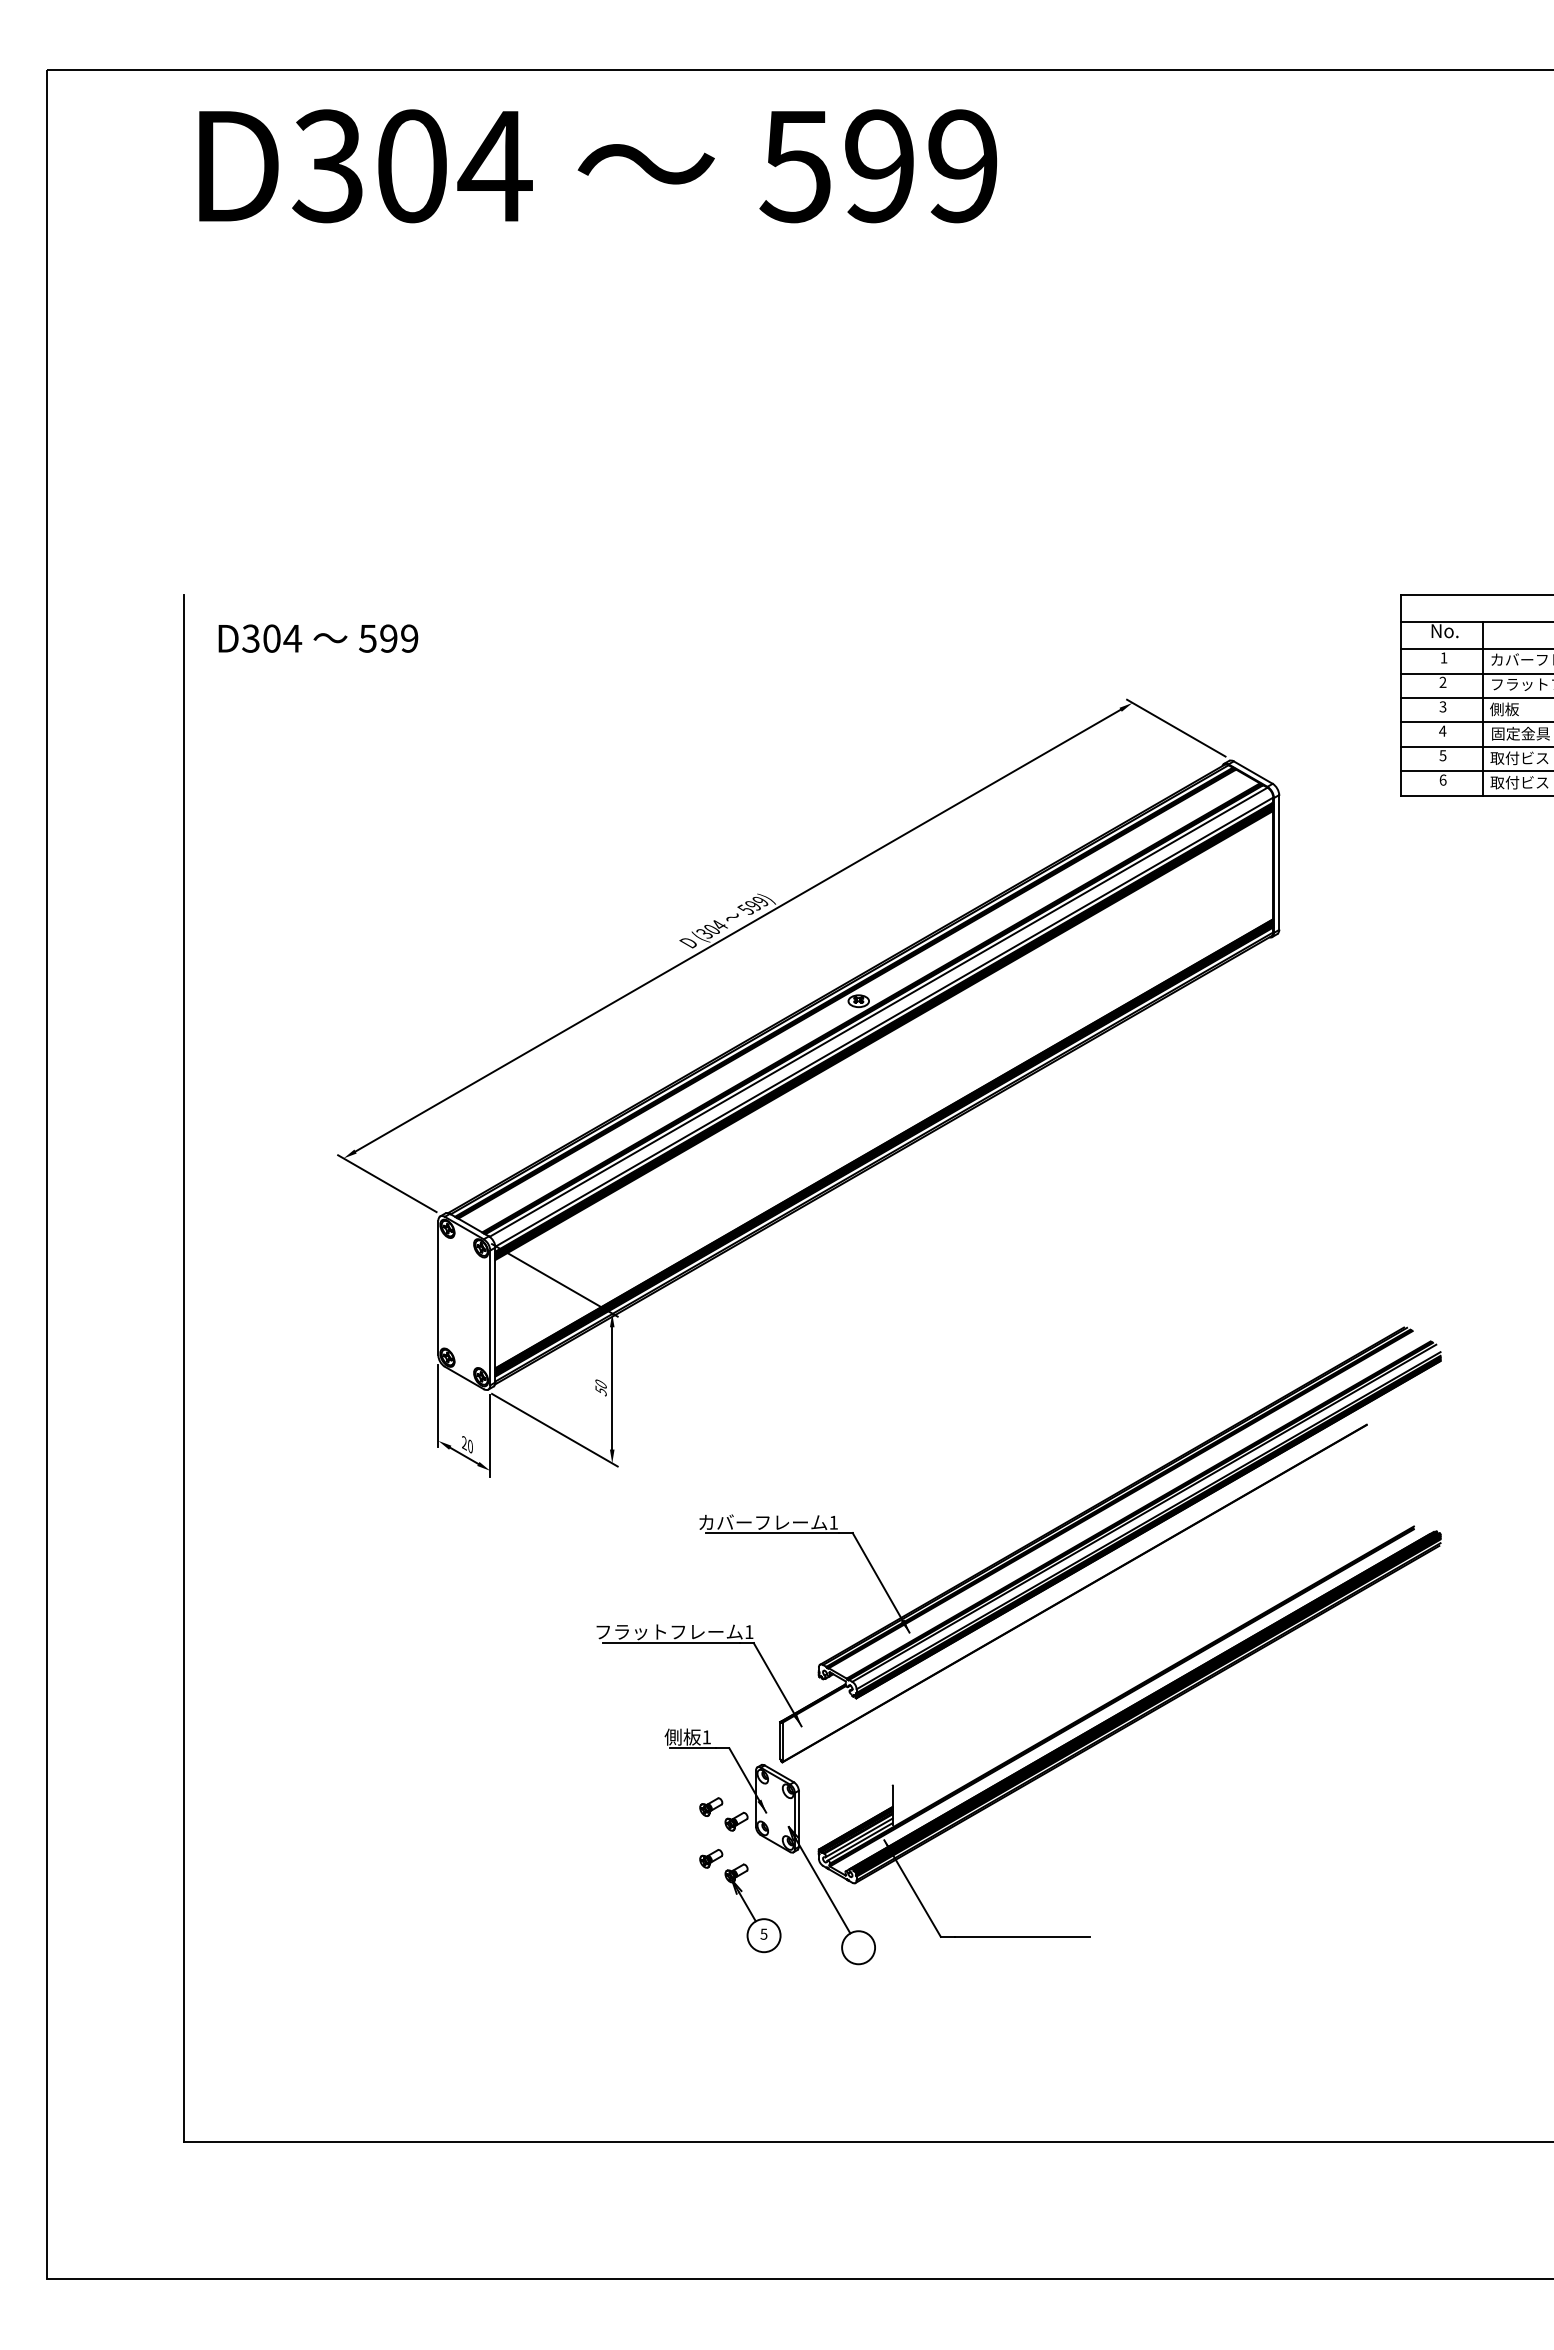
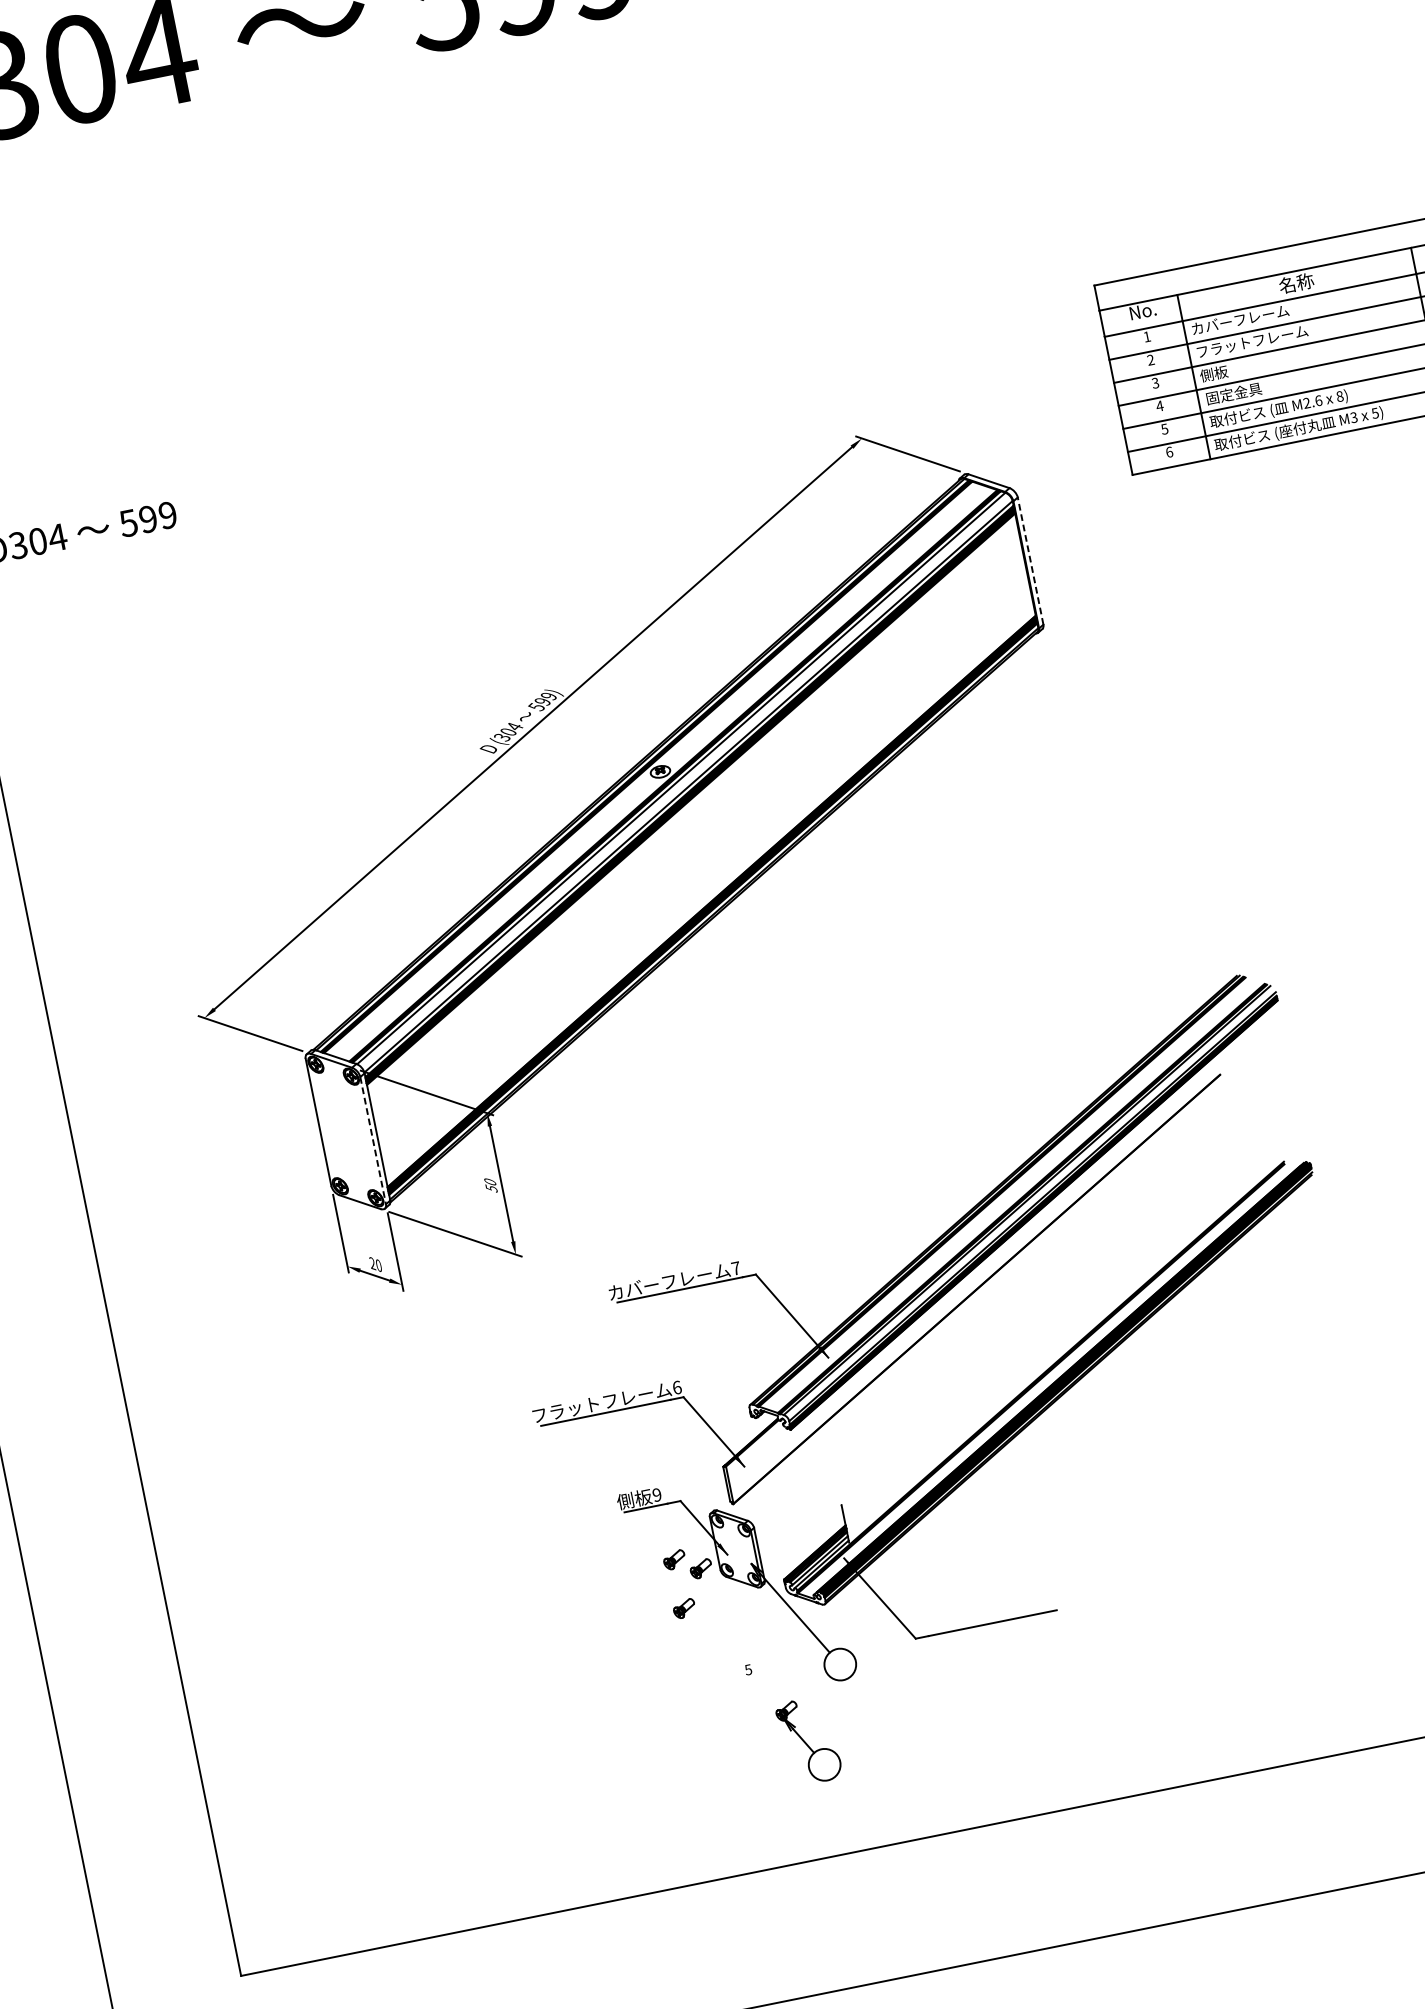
line: (1279, 862) -> (1030, 561), solid -> dashed
line: (490, 1318) -> (373, 1141), solid -> dashed
text: (833, 1522) -> (735, 1268), 1 -> 7
text: (749, 1632) -> (677, 1388), 1 -> 6
text: (706, 1737) -> (656, 1495), 1 -> 9
part: (752, 1908) -> (808, 1741), moved

